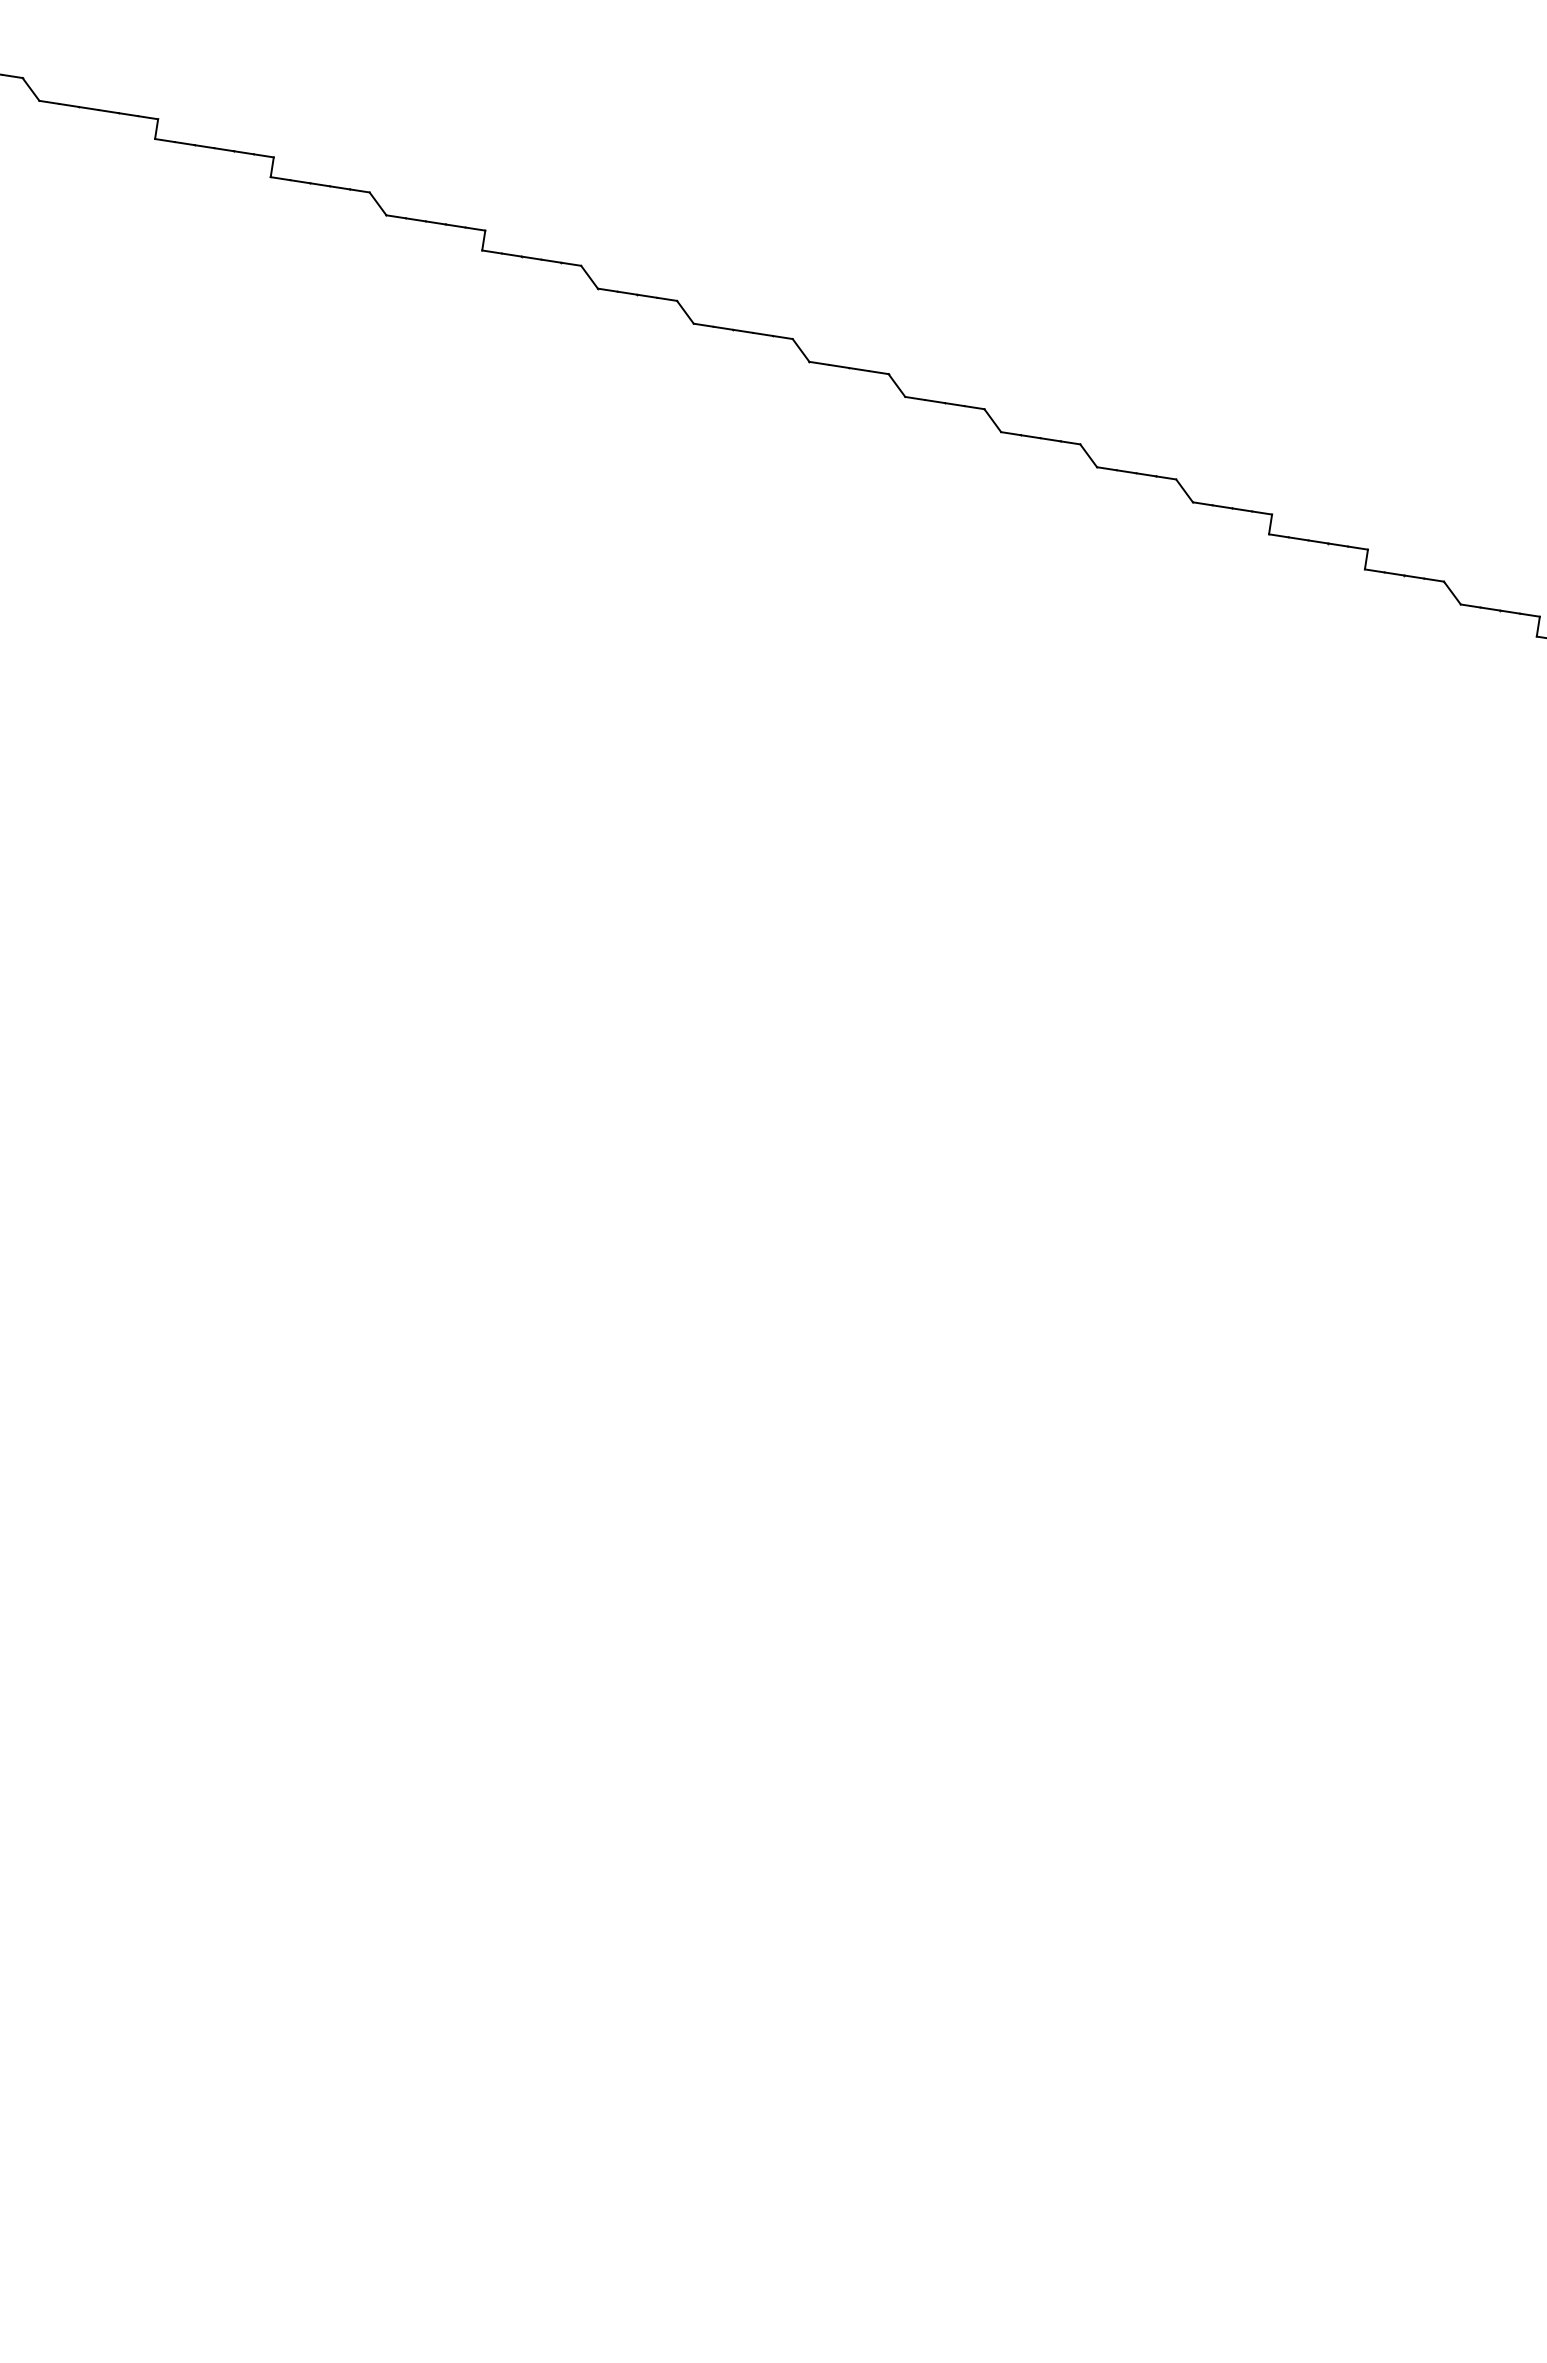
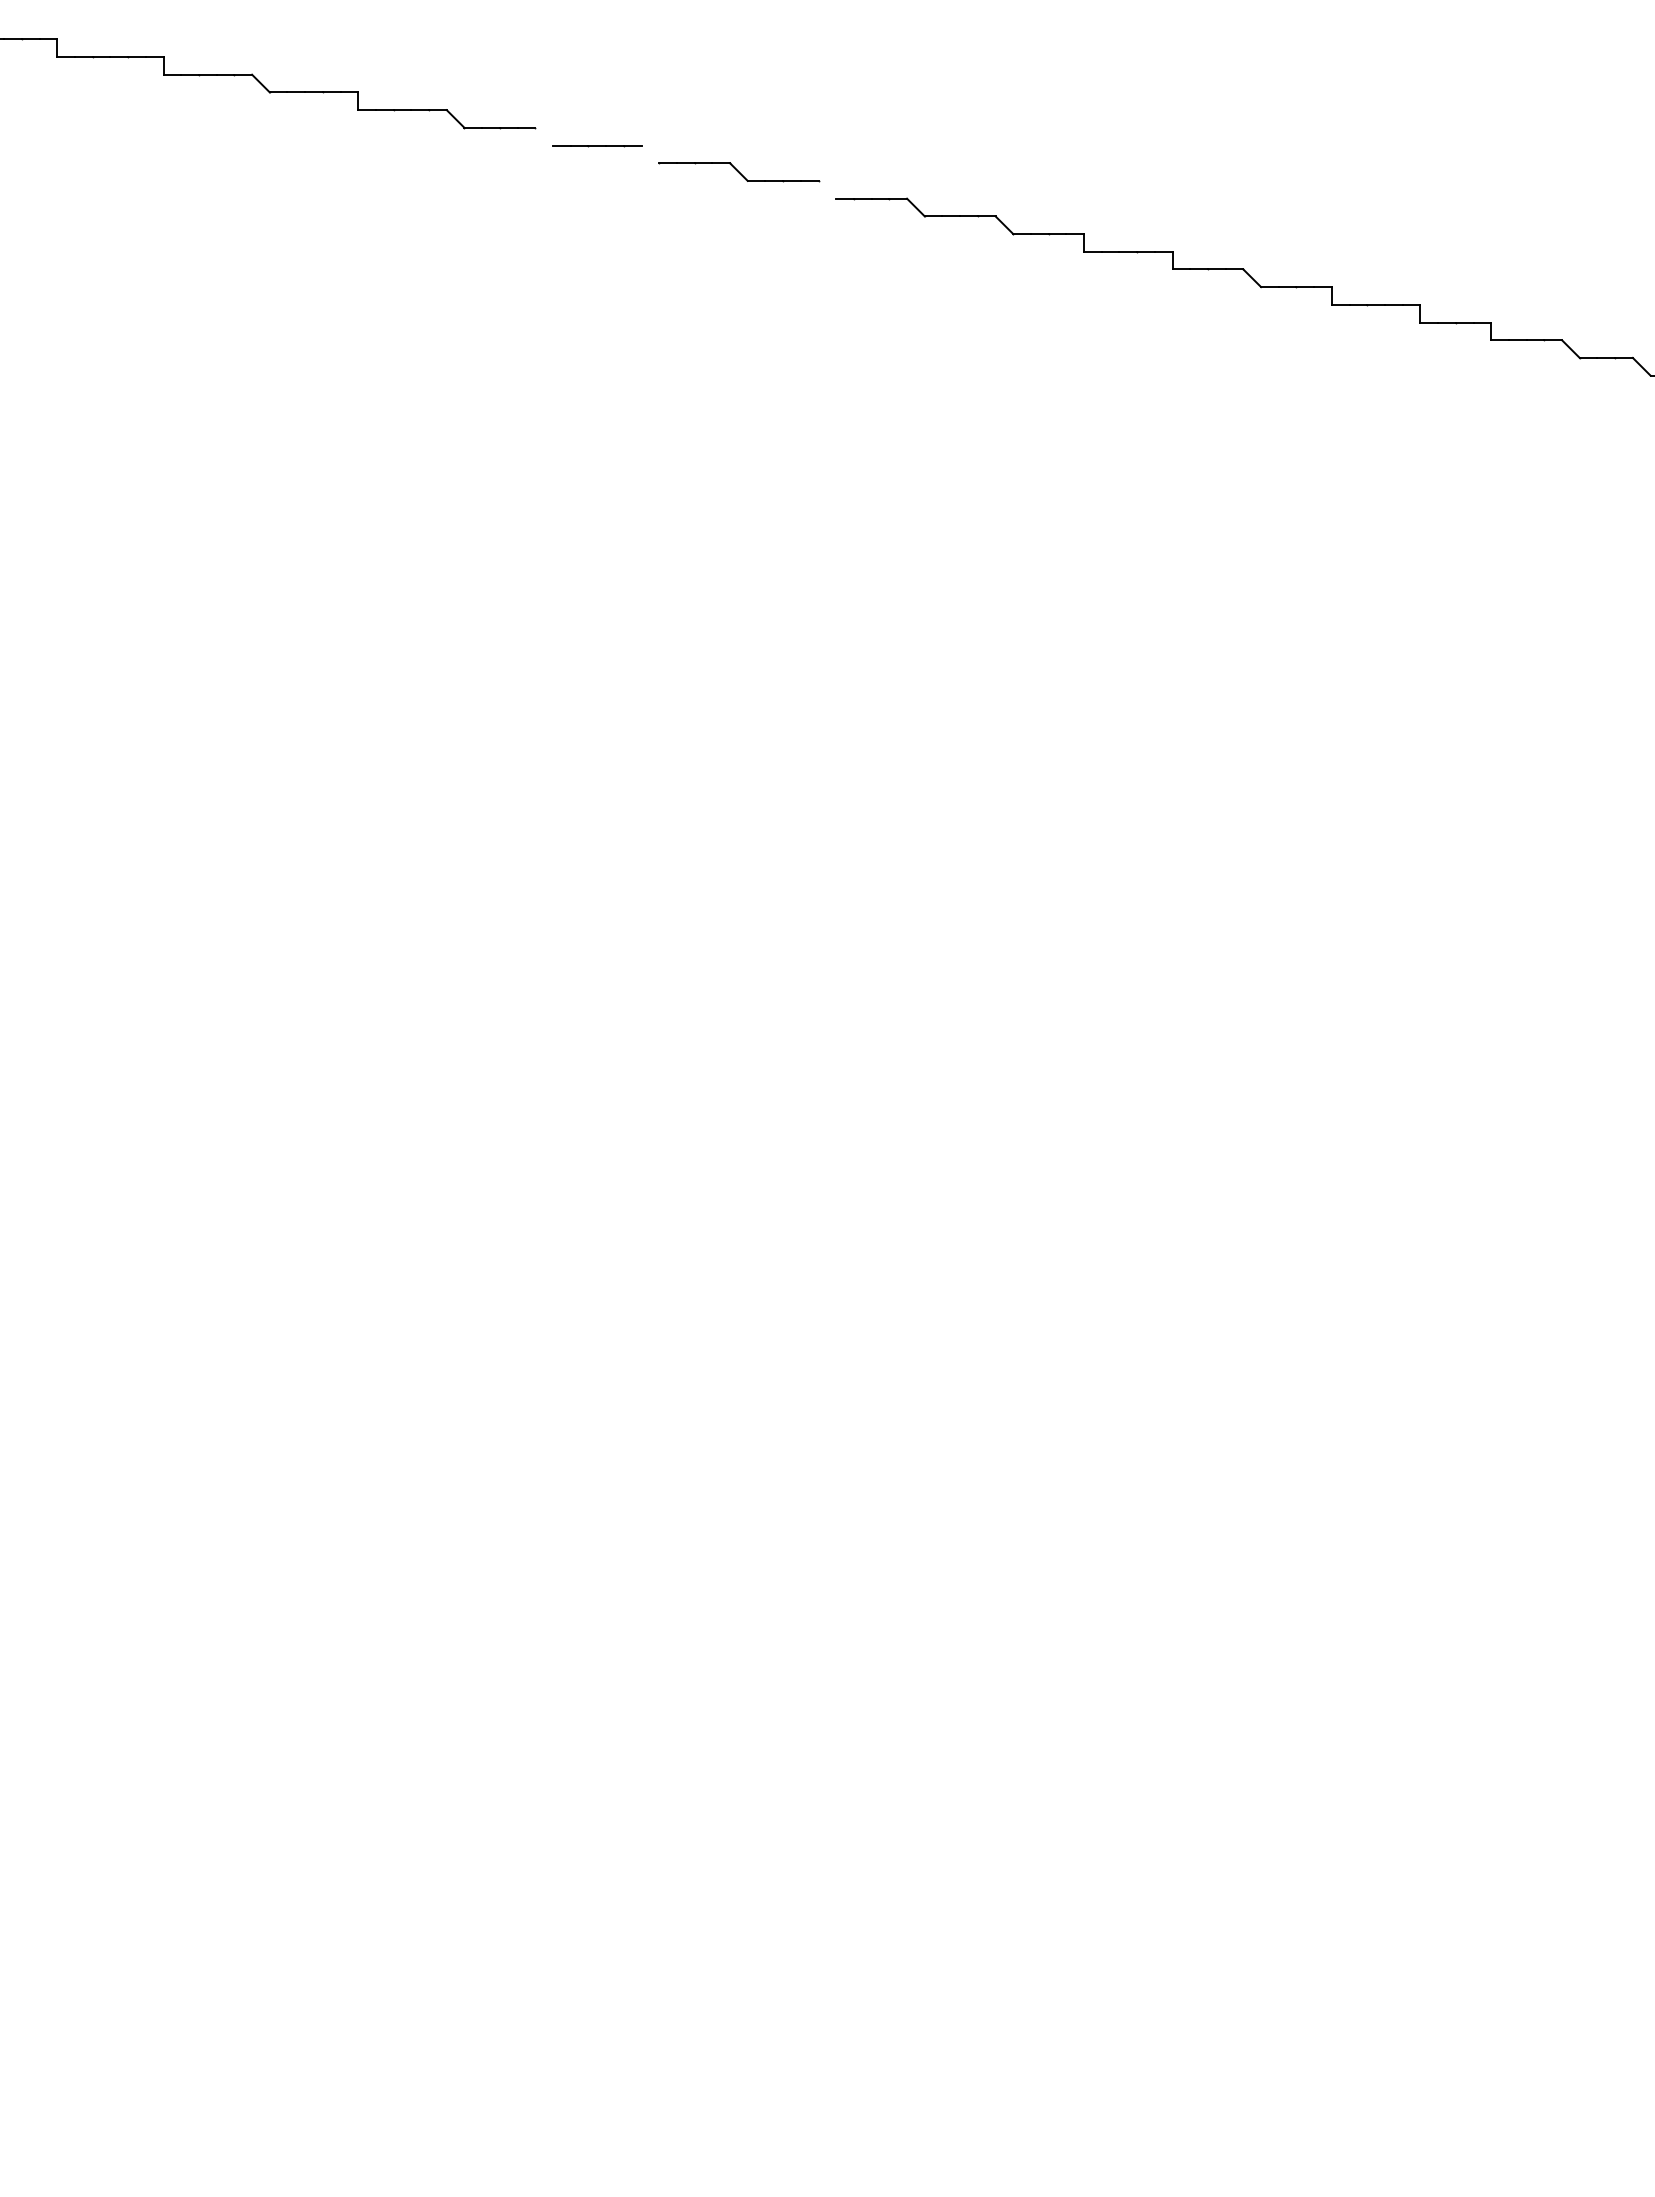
line: (685, 312) -> (544, 136), removed
line: (801, 350) -> (650, 154), removed
line: (992, 420) -> (827, 189), removed

